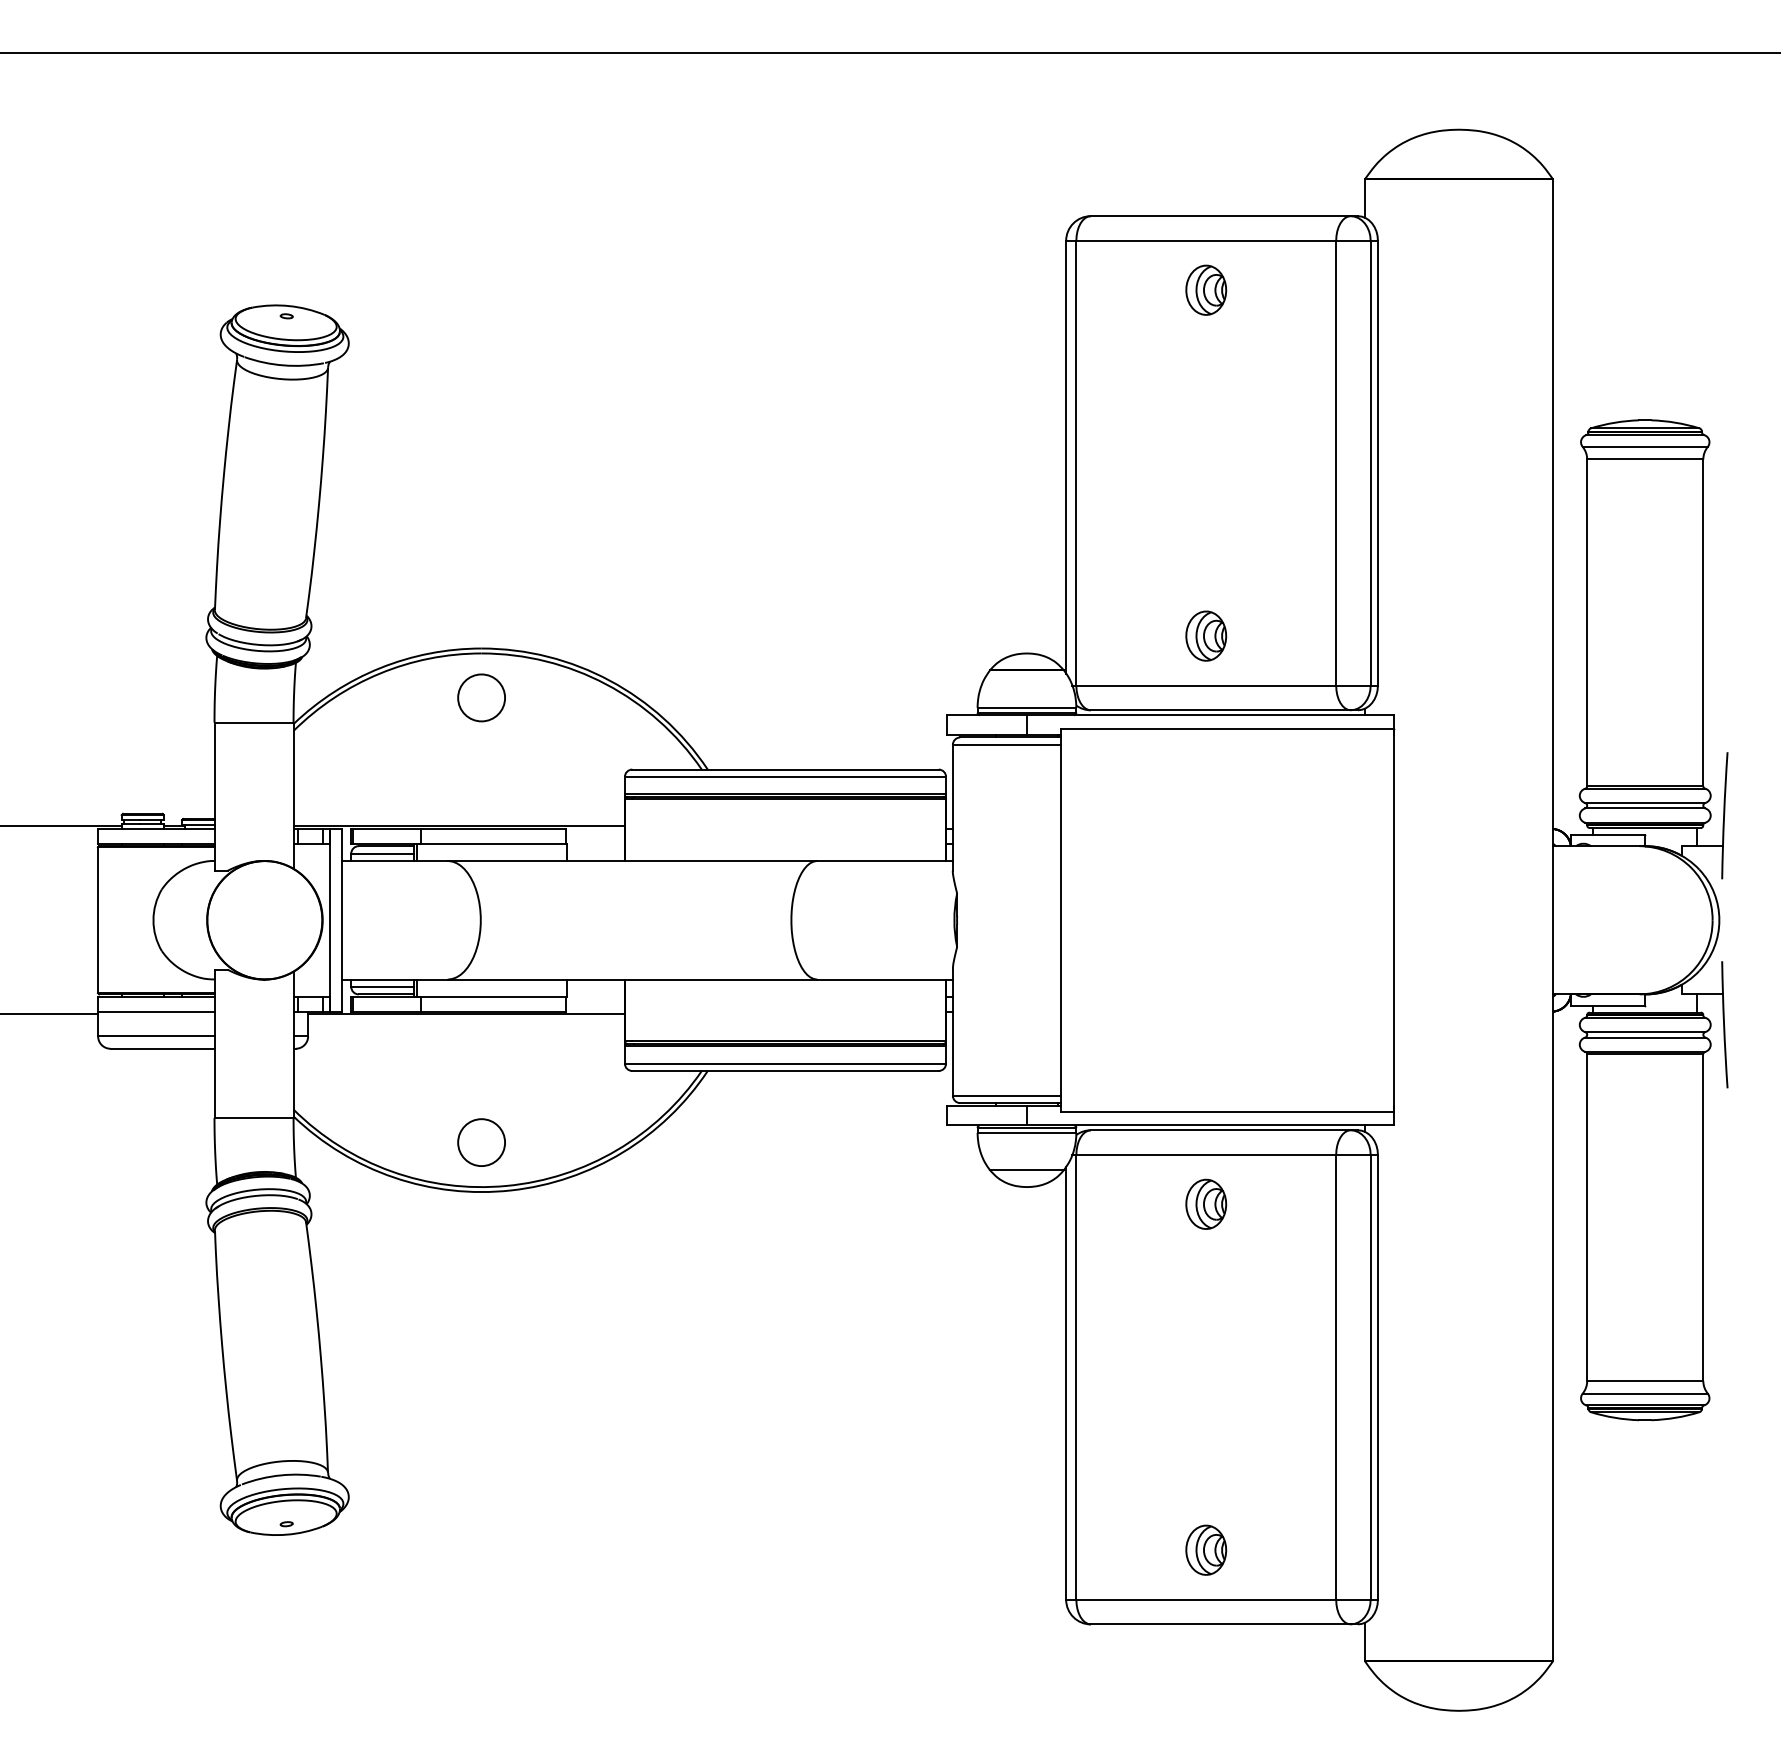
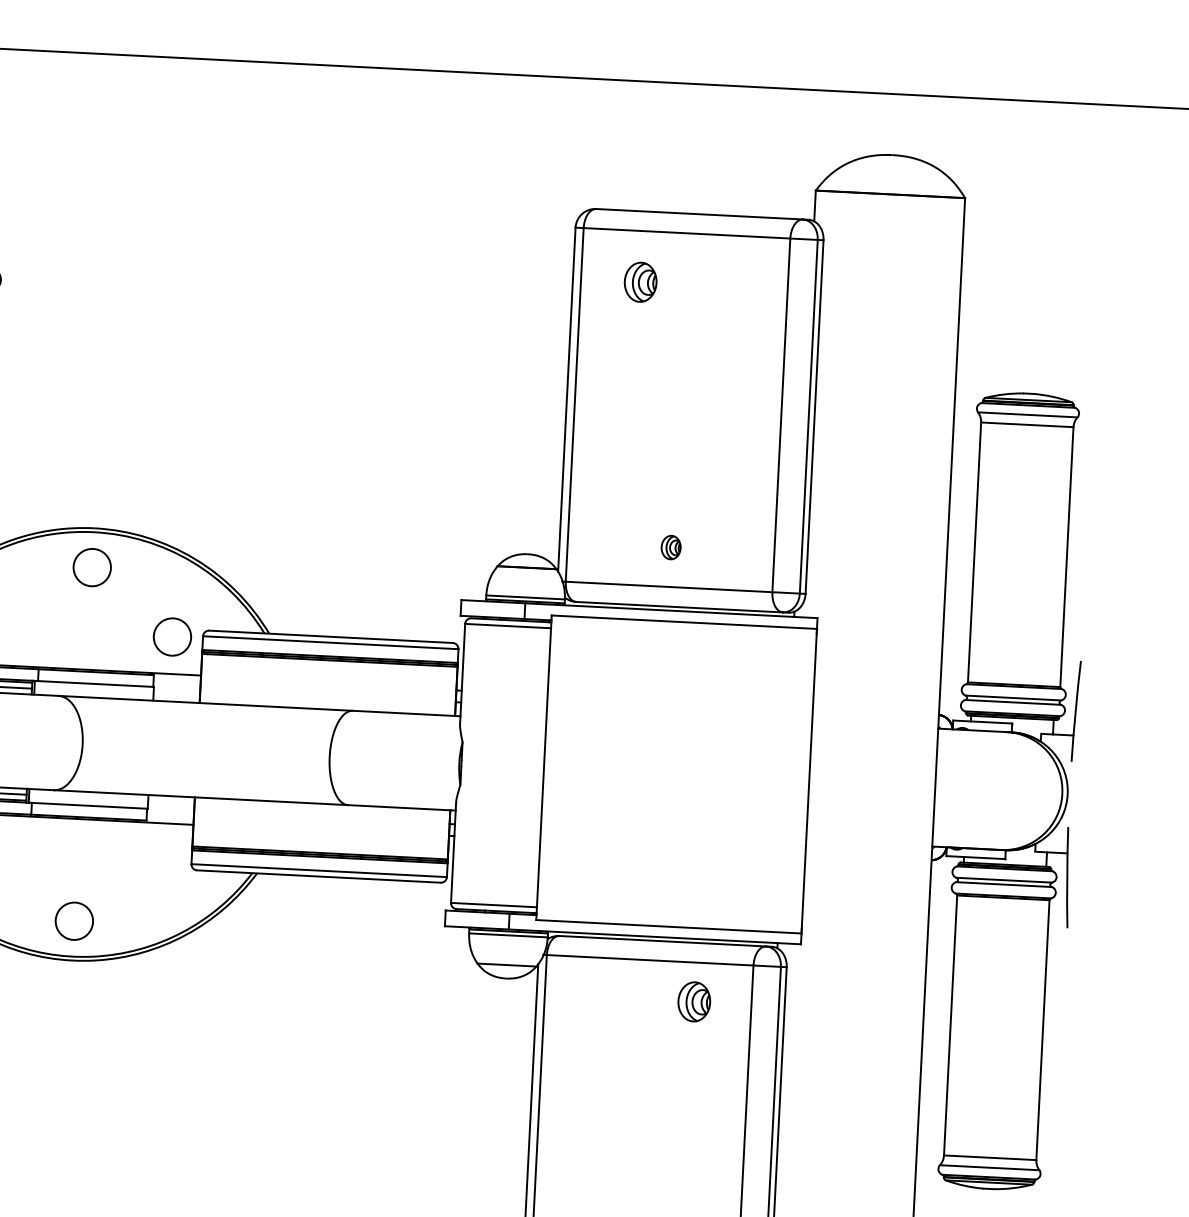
part: (1206, 289) -> (640, 281), moved
part: (1206, 635) -> (671, 547), size x0.6
circle: (586, 779) -> (172, 636), added
part: (1206, 1203) -> (694, 1001), moved

